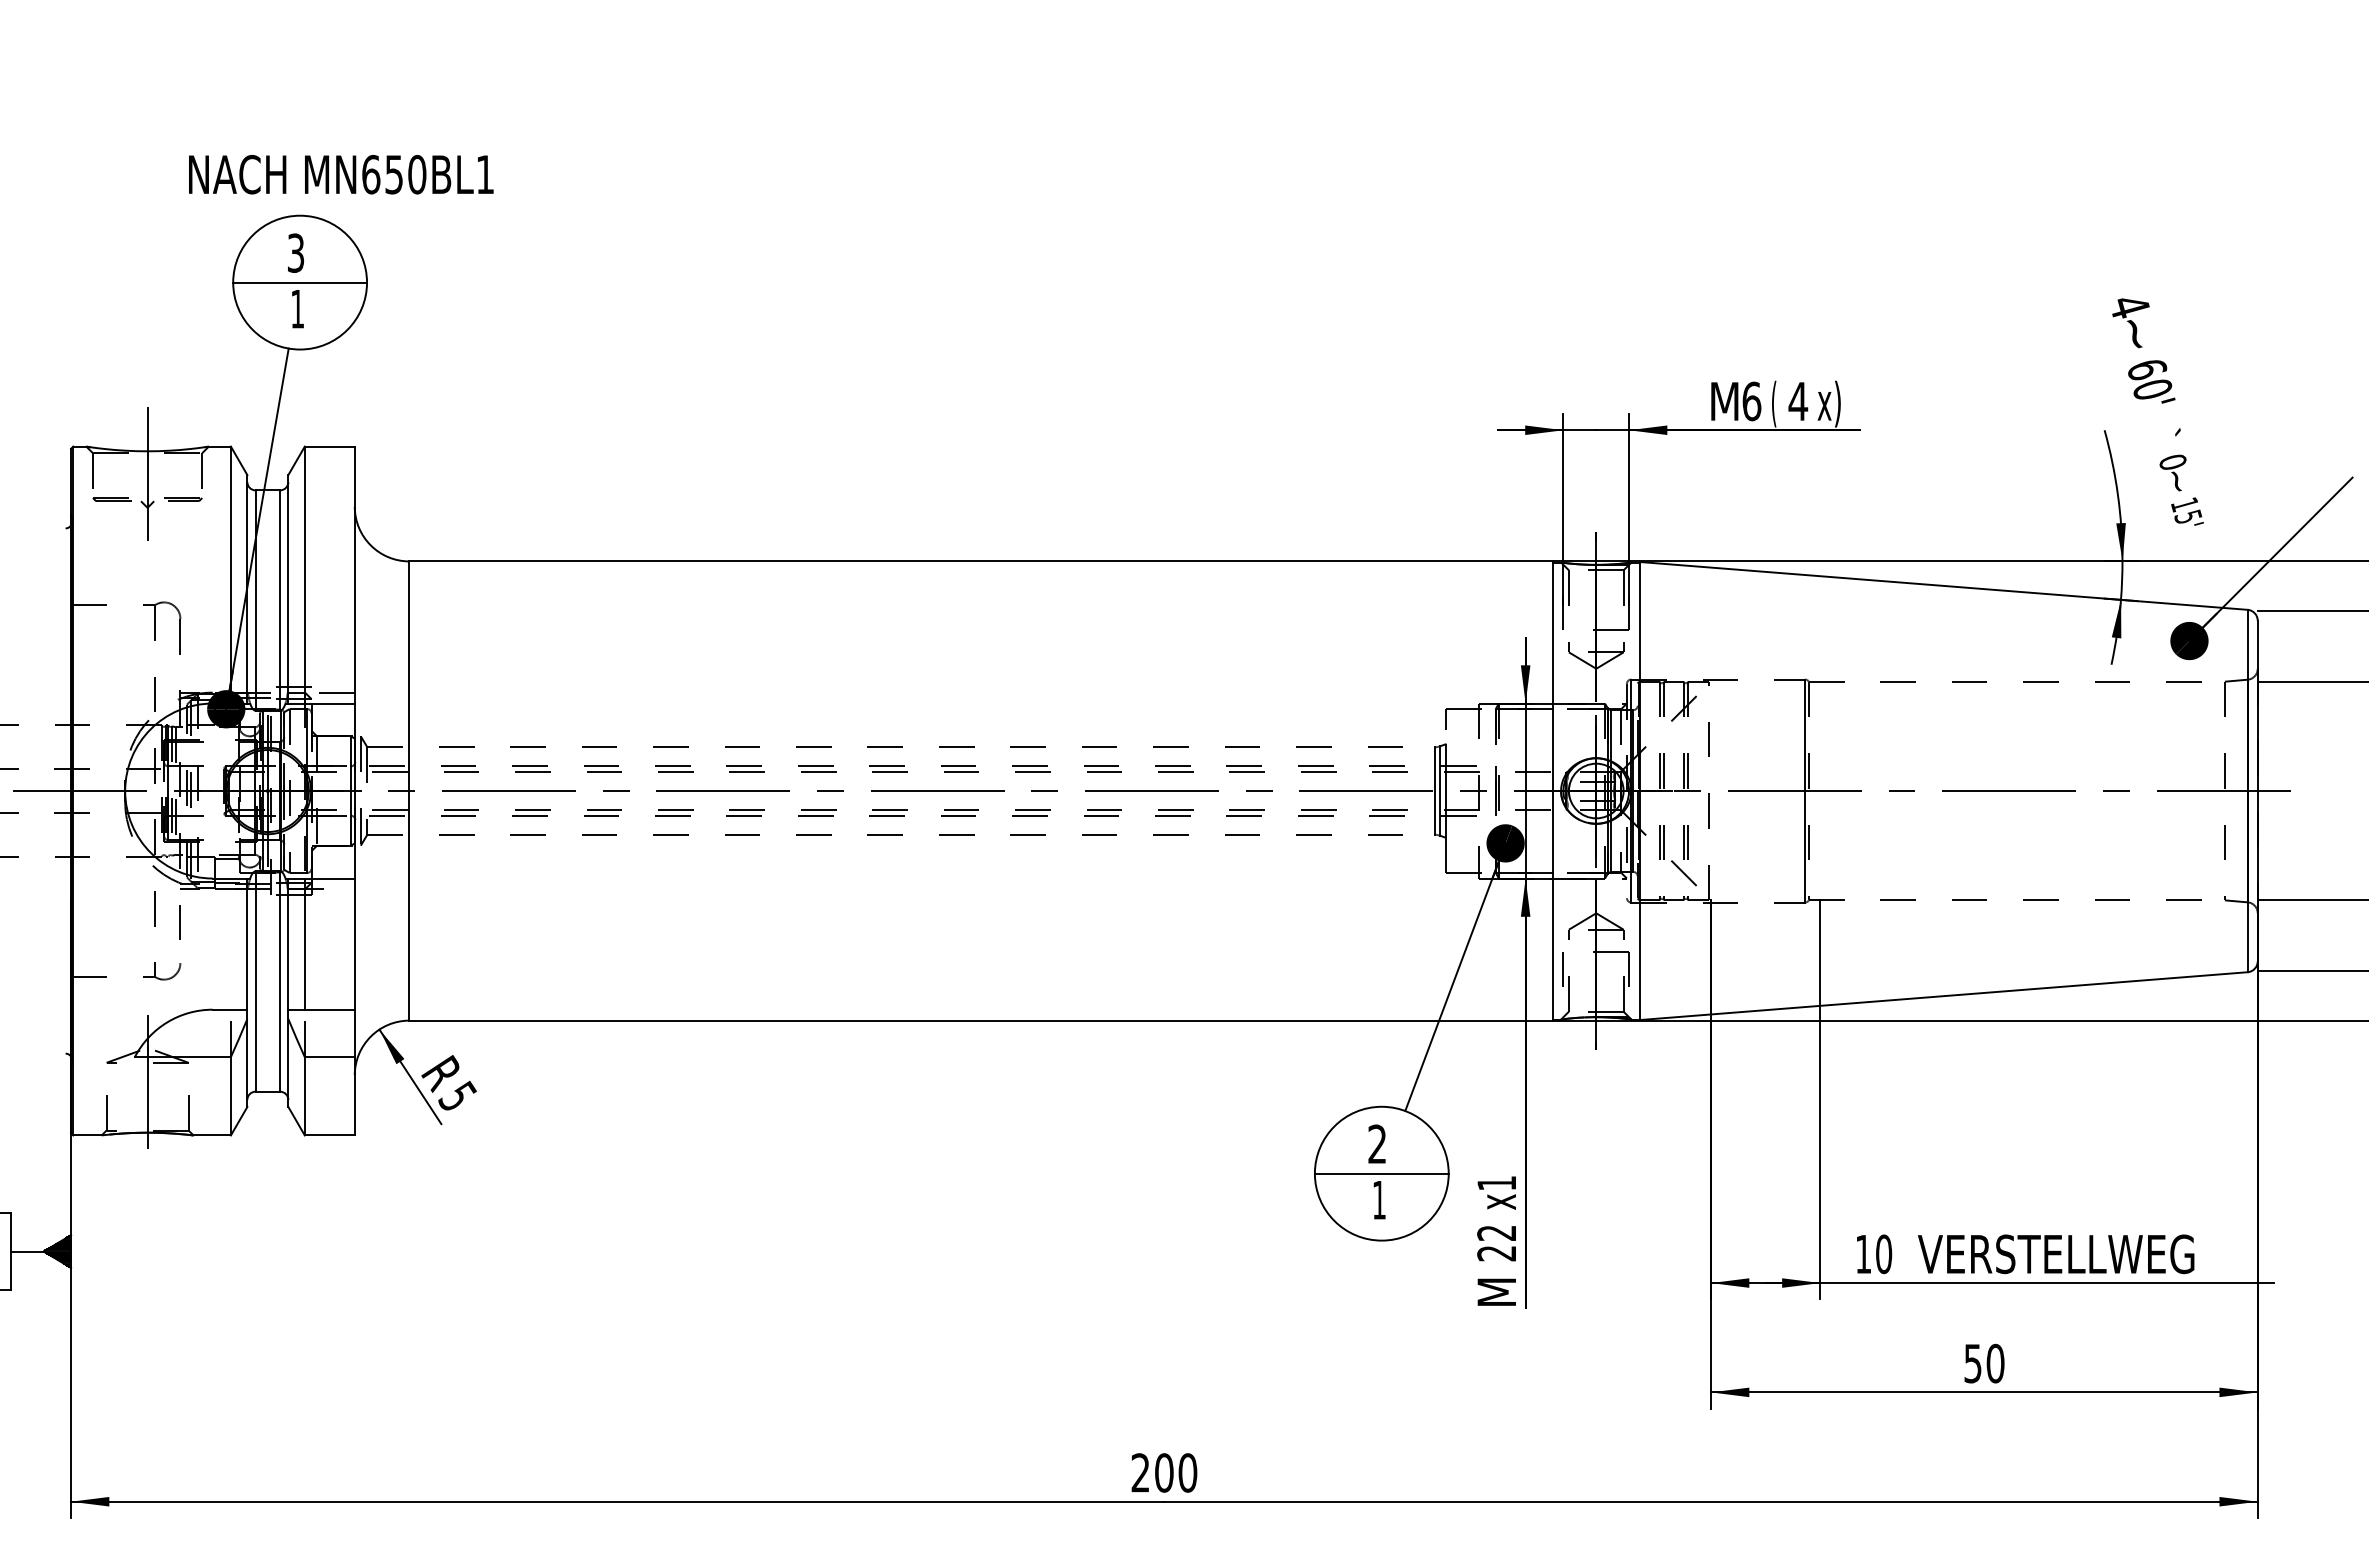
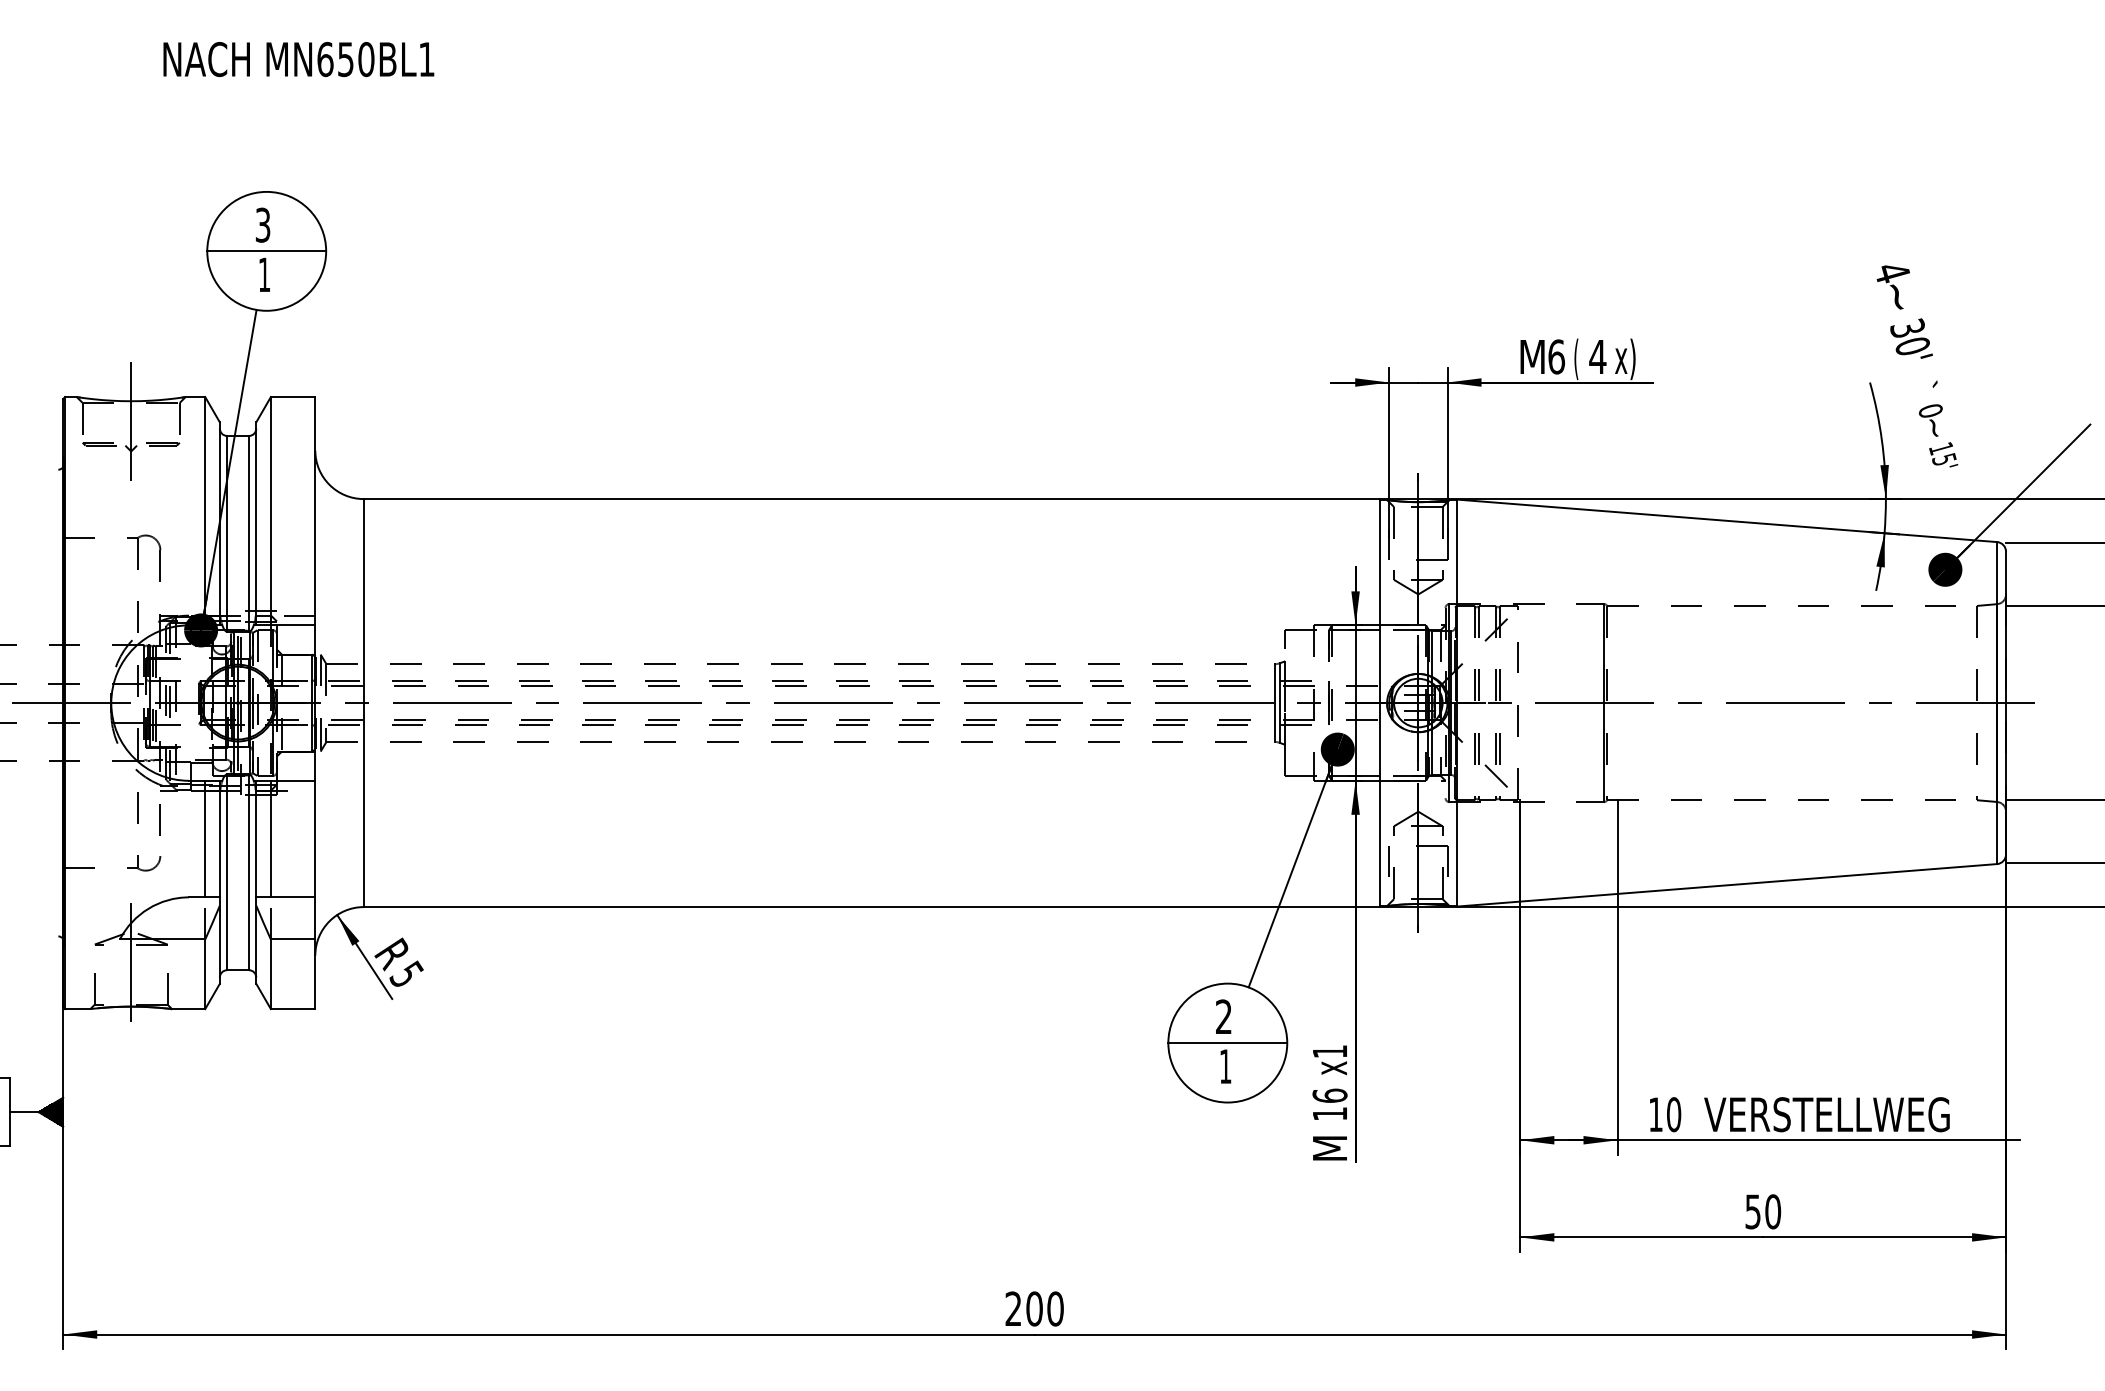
text: (341, 174) -> (299, 59), moved
text: (2147, 369) -> (1908, 328), 60' -> 30'
line: (230, 943) -> (204, 838), added
text: (1496, 1243) -> (1329, 1105), 22 -> 16

